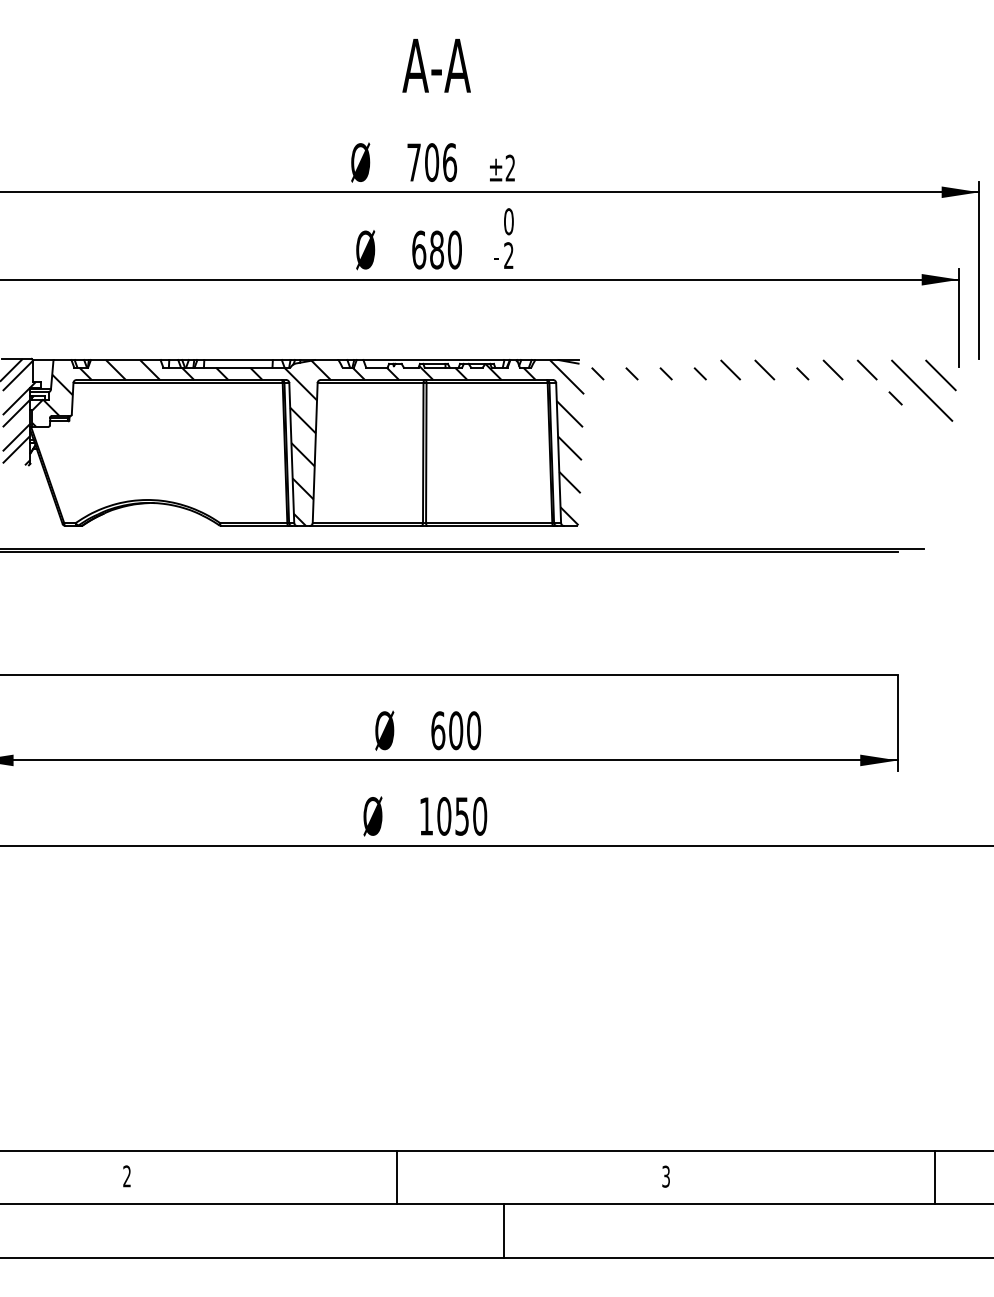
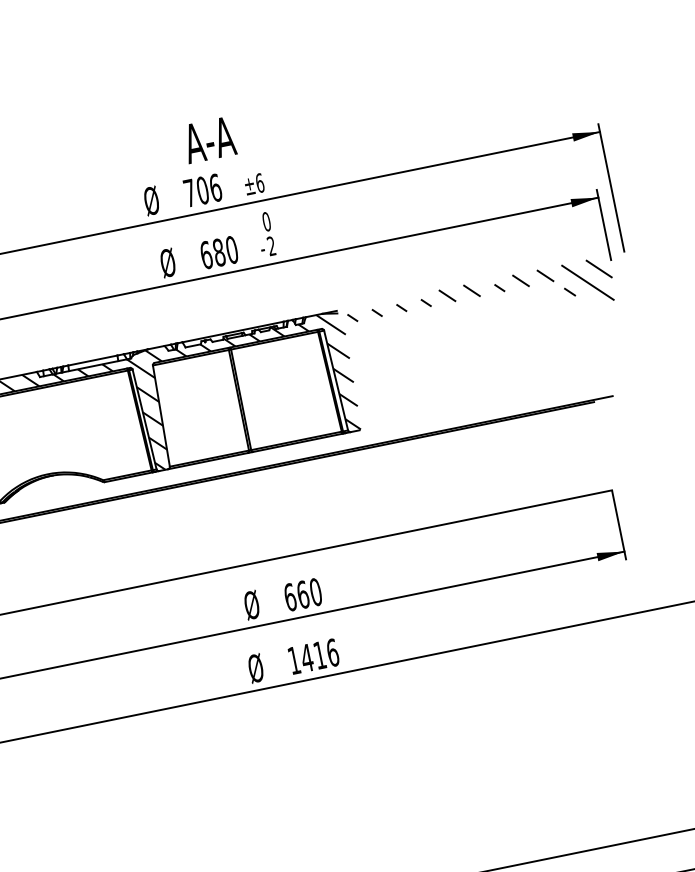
text: (436, 65) -> (209, 139), moved
text: (510, 167) -> (259, 182), ±2 -> ±6
text: (456, 730) -> (303, 594), 600 -> 660
text: (461, 816) -> (319, 655), 1050 -> 1416

